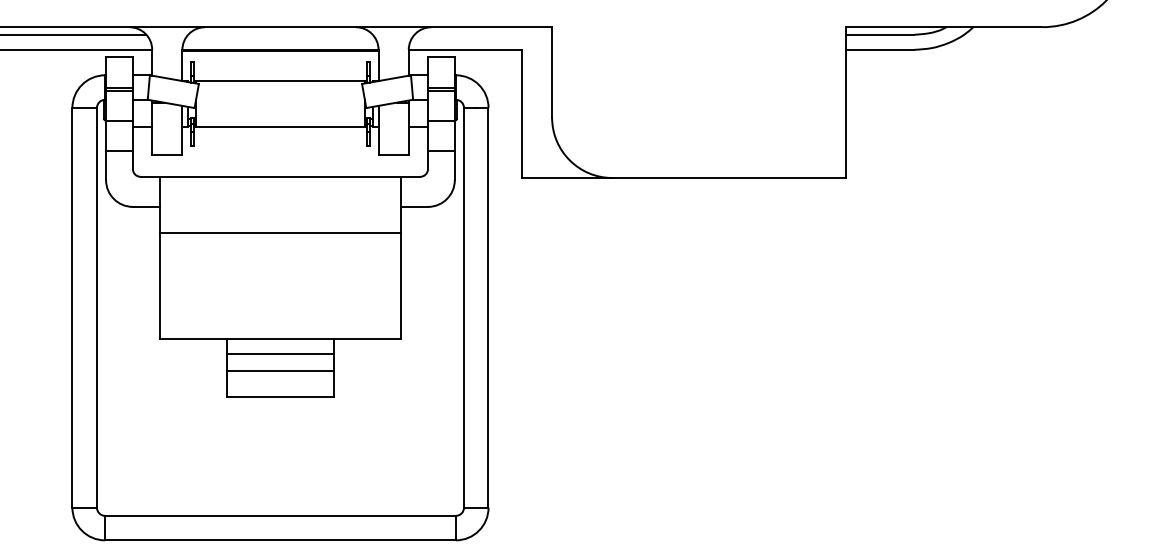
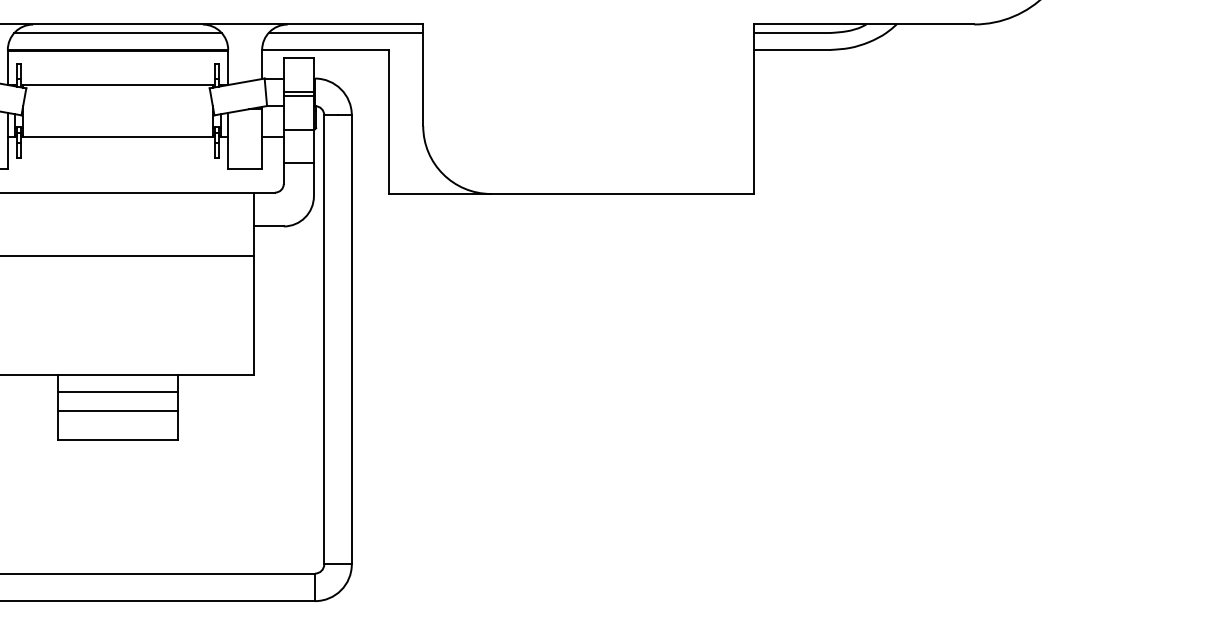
line: (280, 34) -> (118, 32), added
line: (483, 34) -> (346, 32), added

